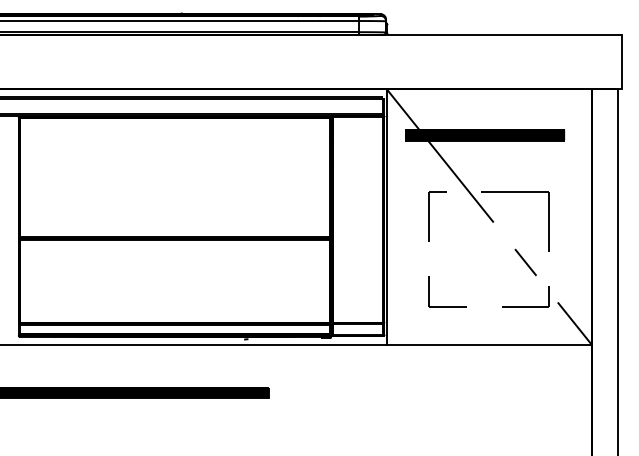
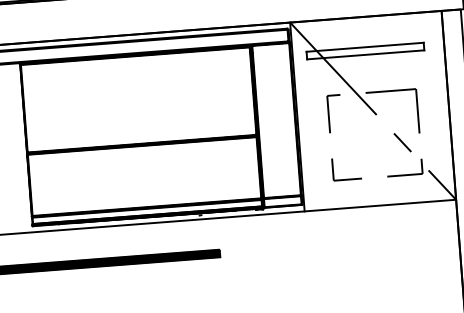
hatch: (484, 135) -> (364, 51), removed

